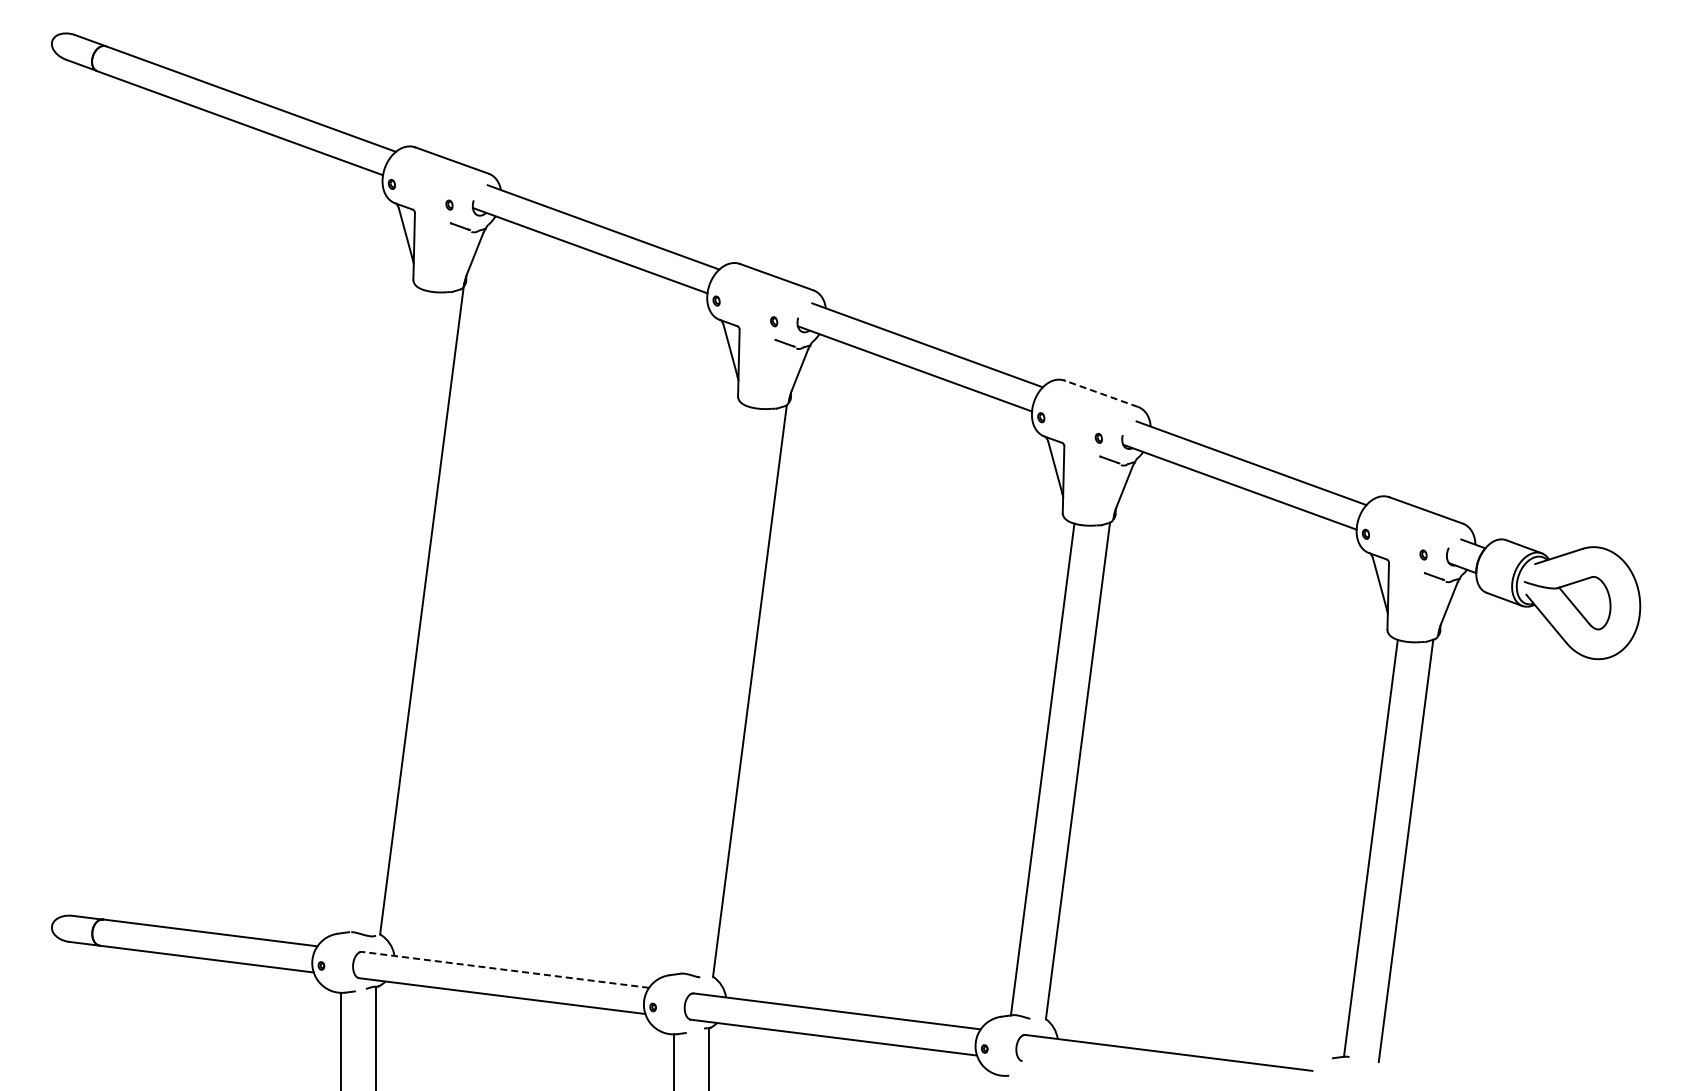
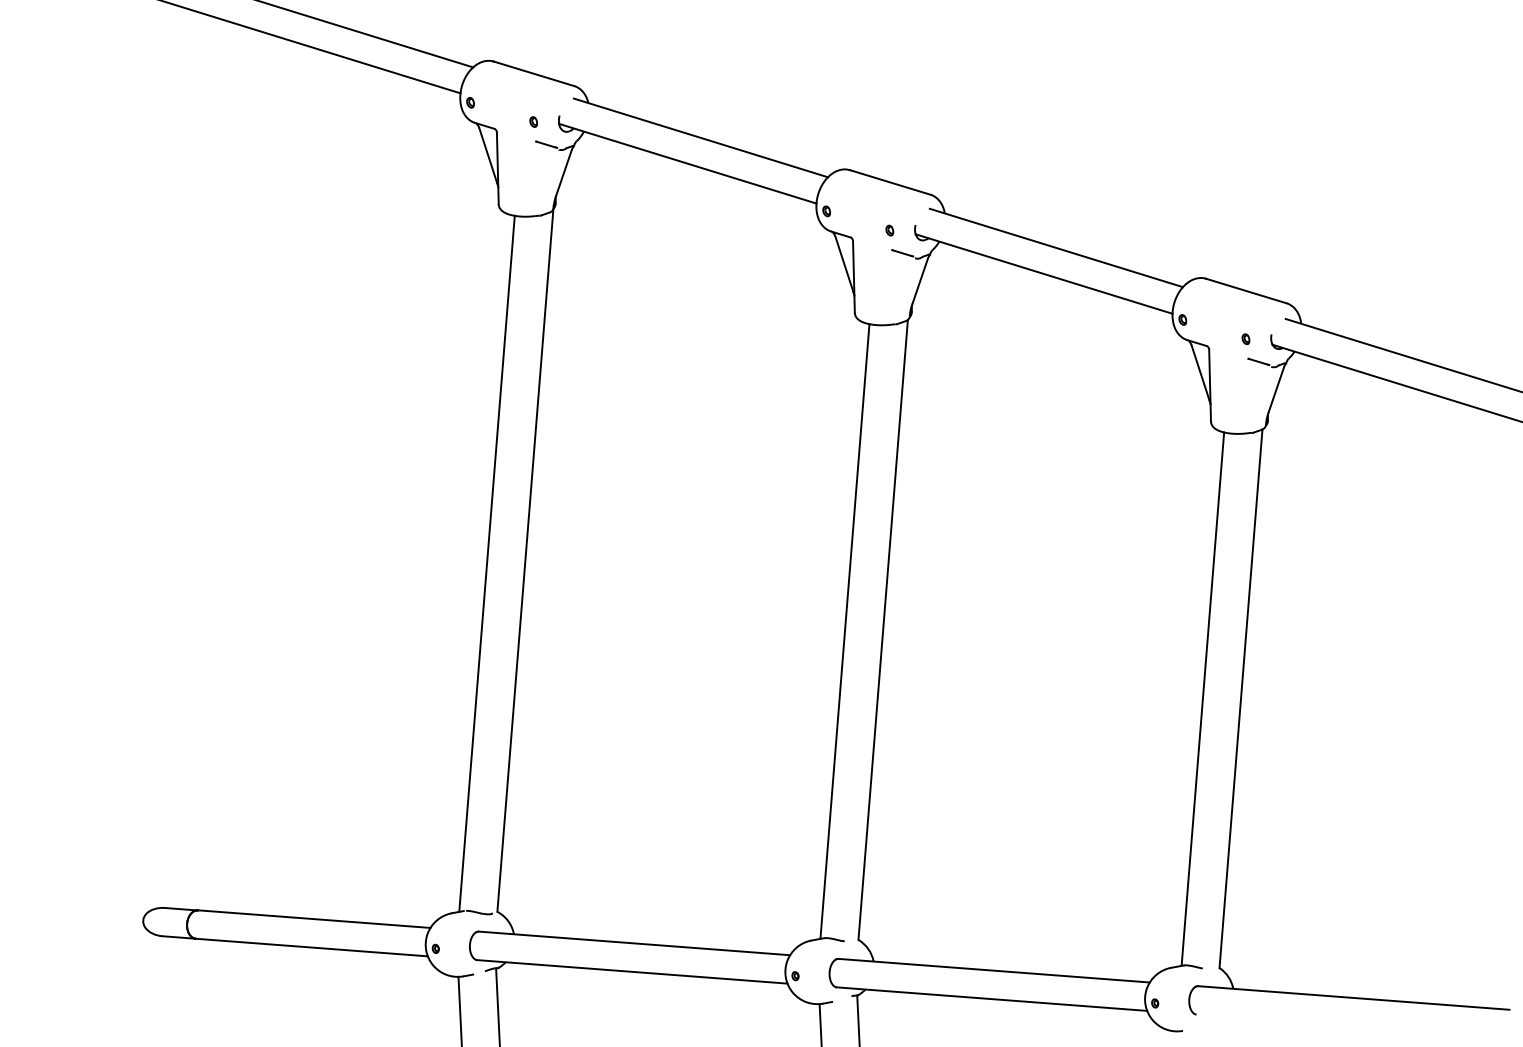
line: (1101, 393) -> (1246, 290), dashed -> solid
line: (385, 611) -> (486, 563), added
line: (714, 690) -> (844, 631), added
line: (505, 969) -> (634, 943), dashed -> solid

